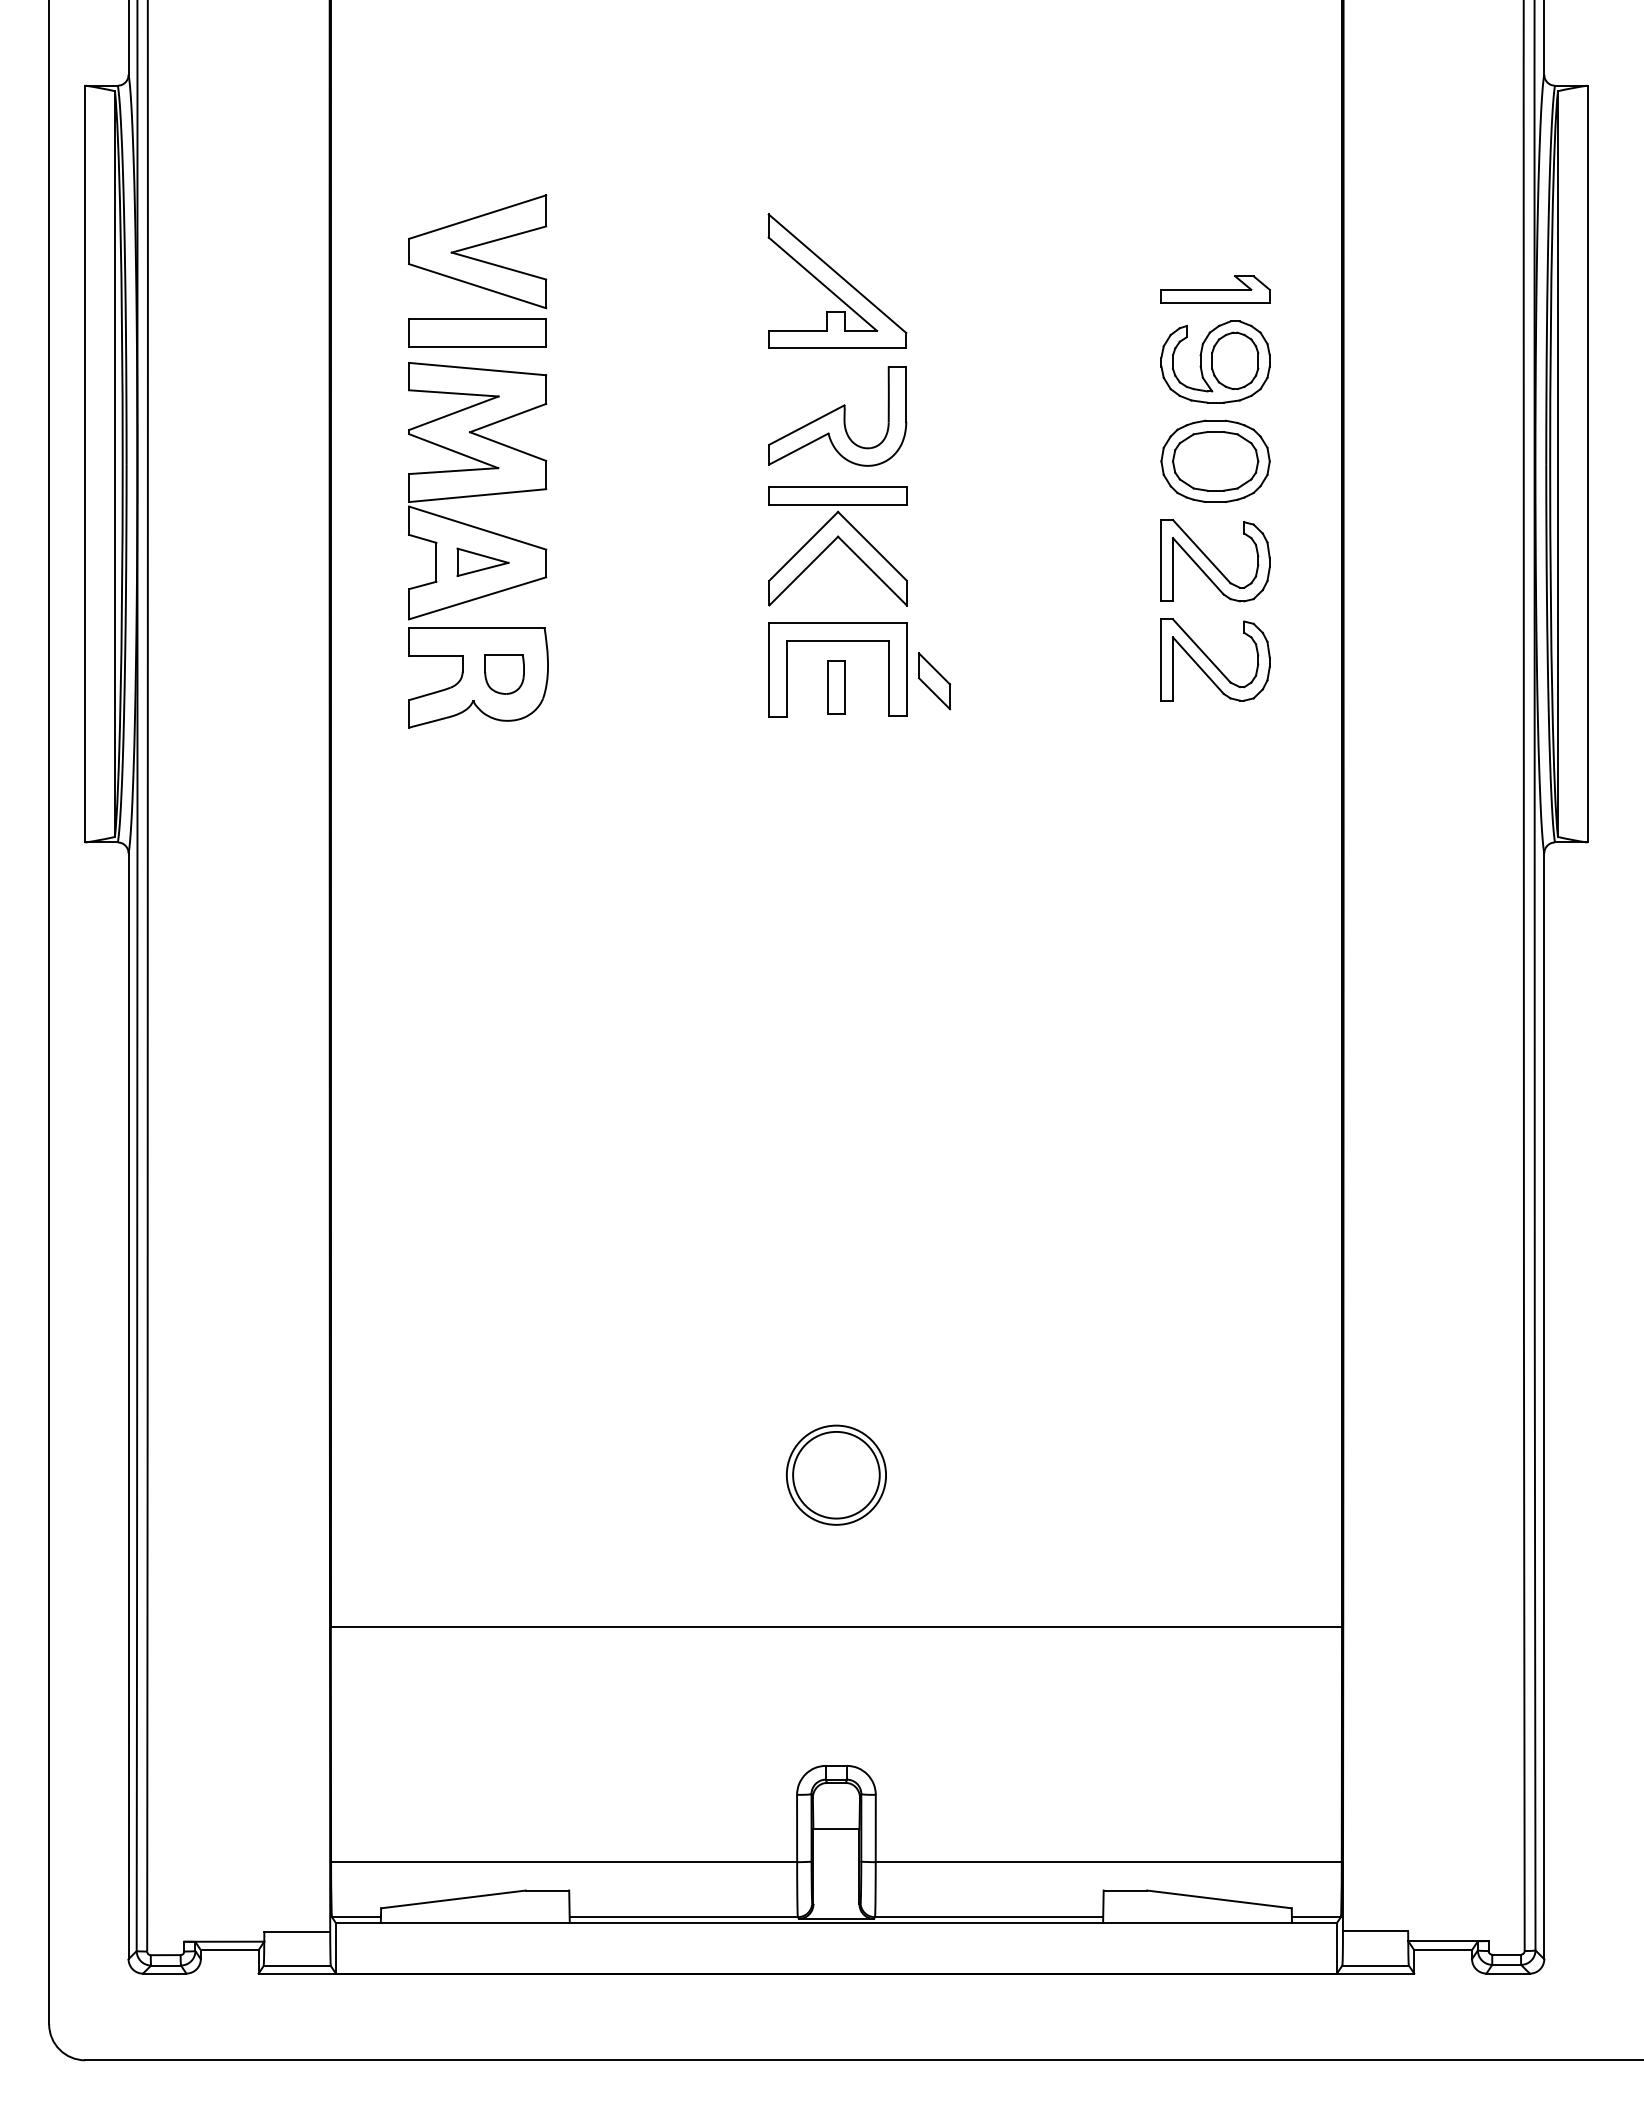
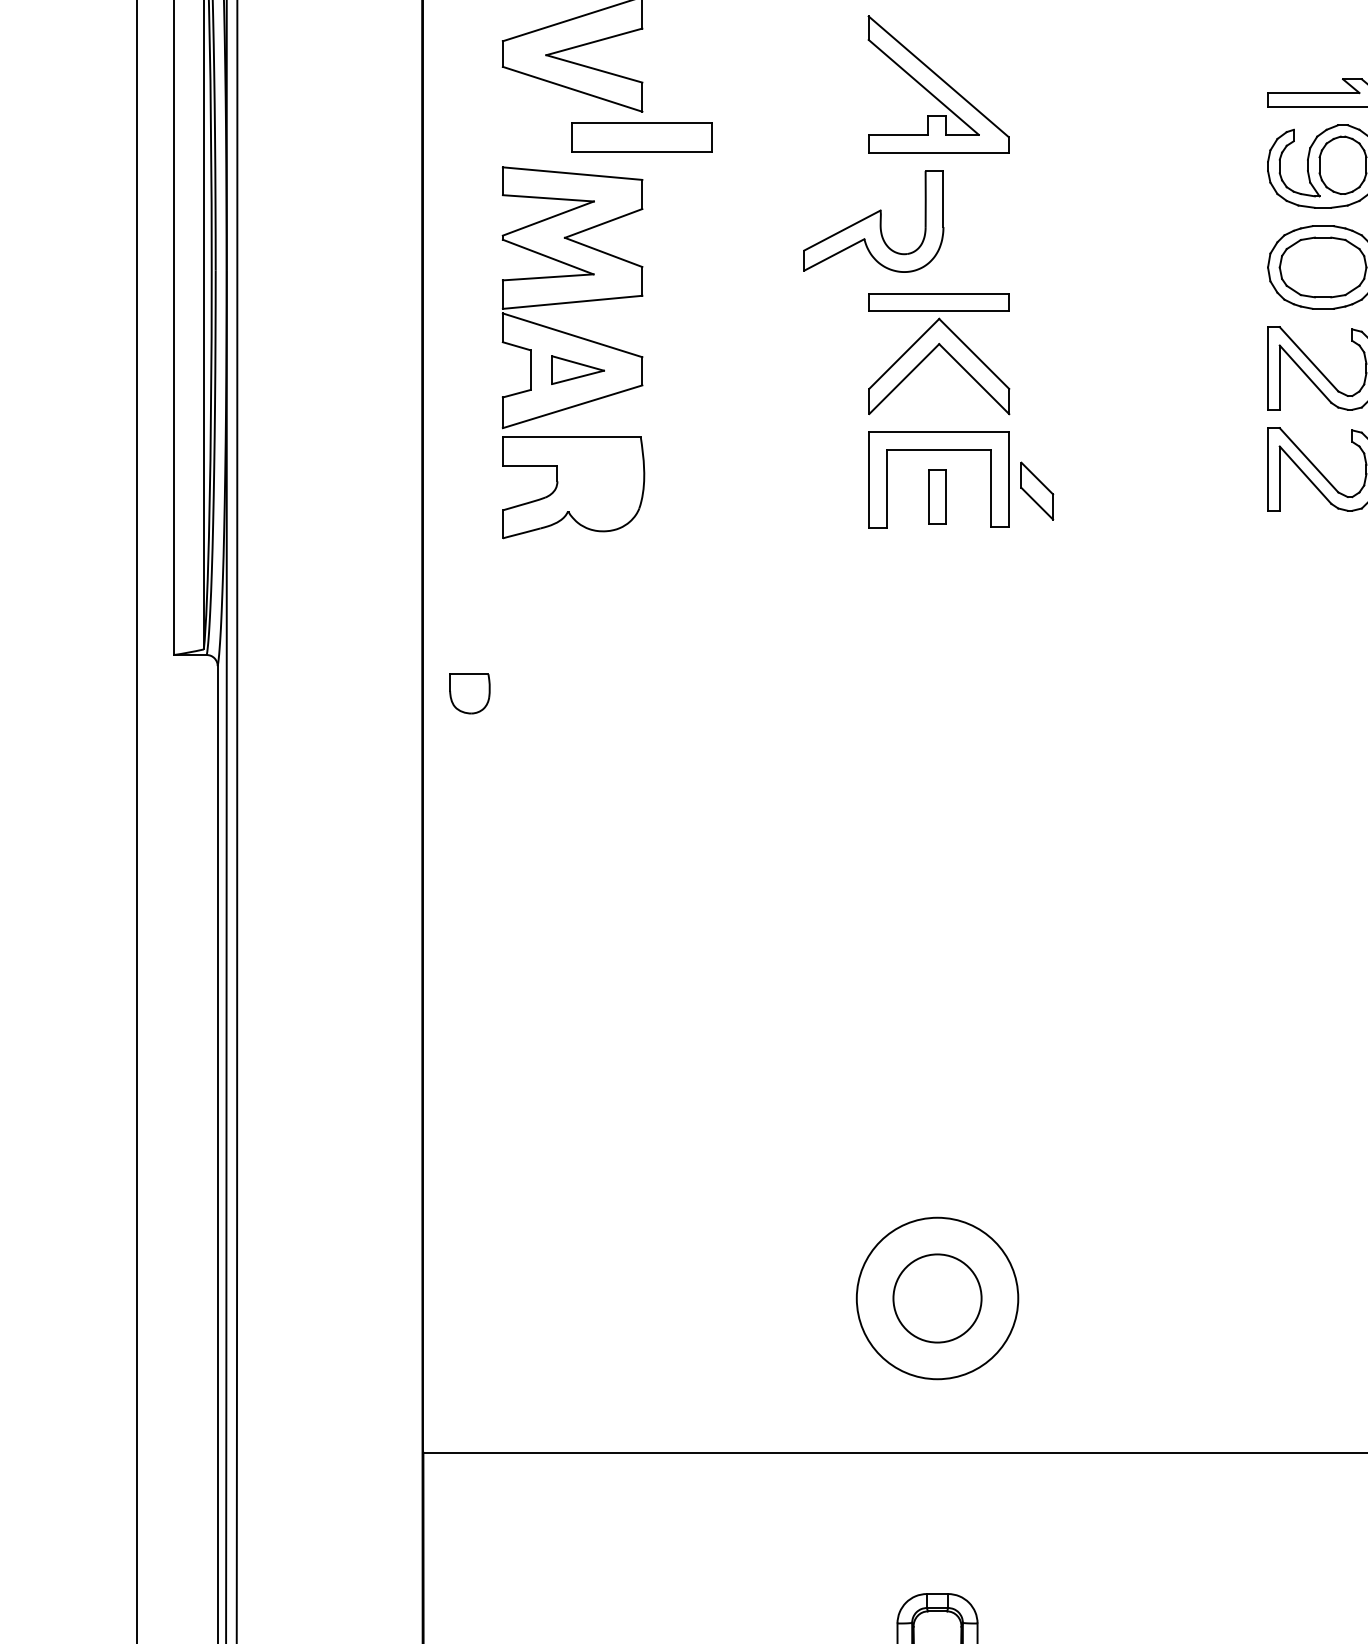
part: (477, 332) -> (641, 136), moved
part: (837, 416) -> (873, 221), moved
part: (504, 674) -> (469, 693), moved
circle: (836, 1474) -> (937, 1297), size x1.6

